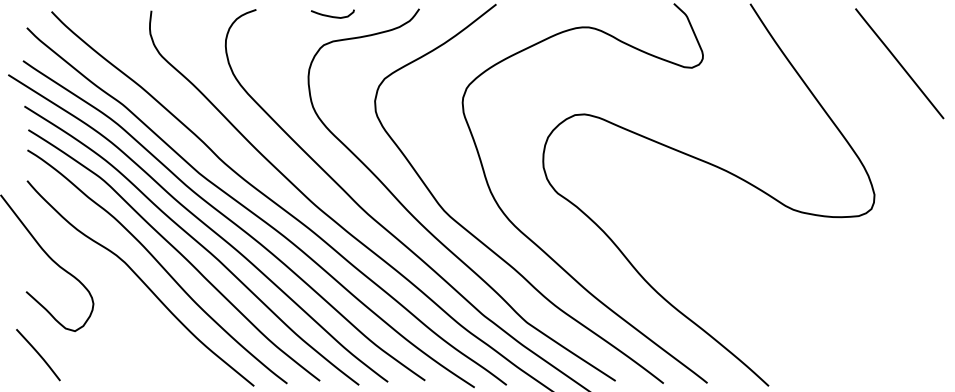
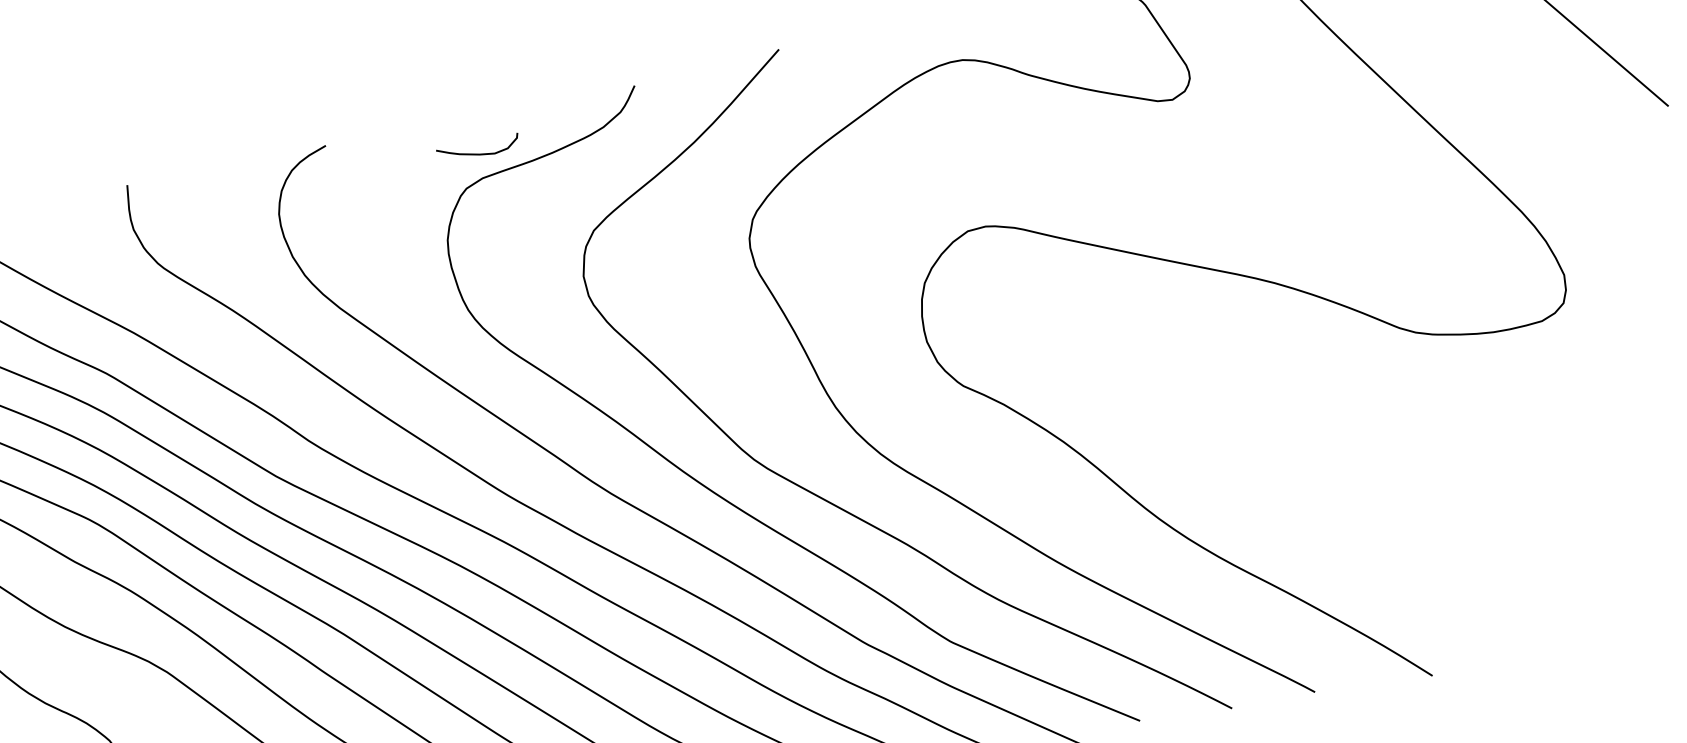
curve: (331, 15) -> (476, 152), moved

